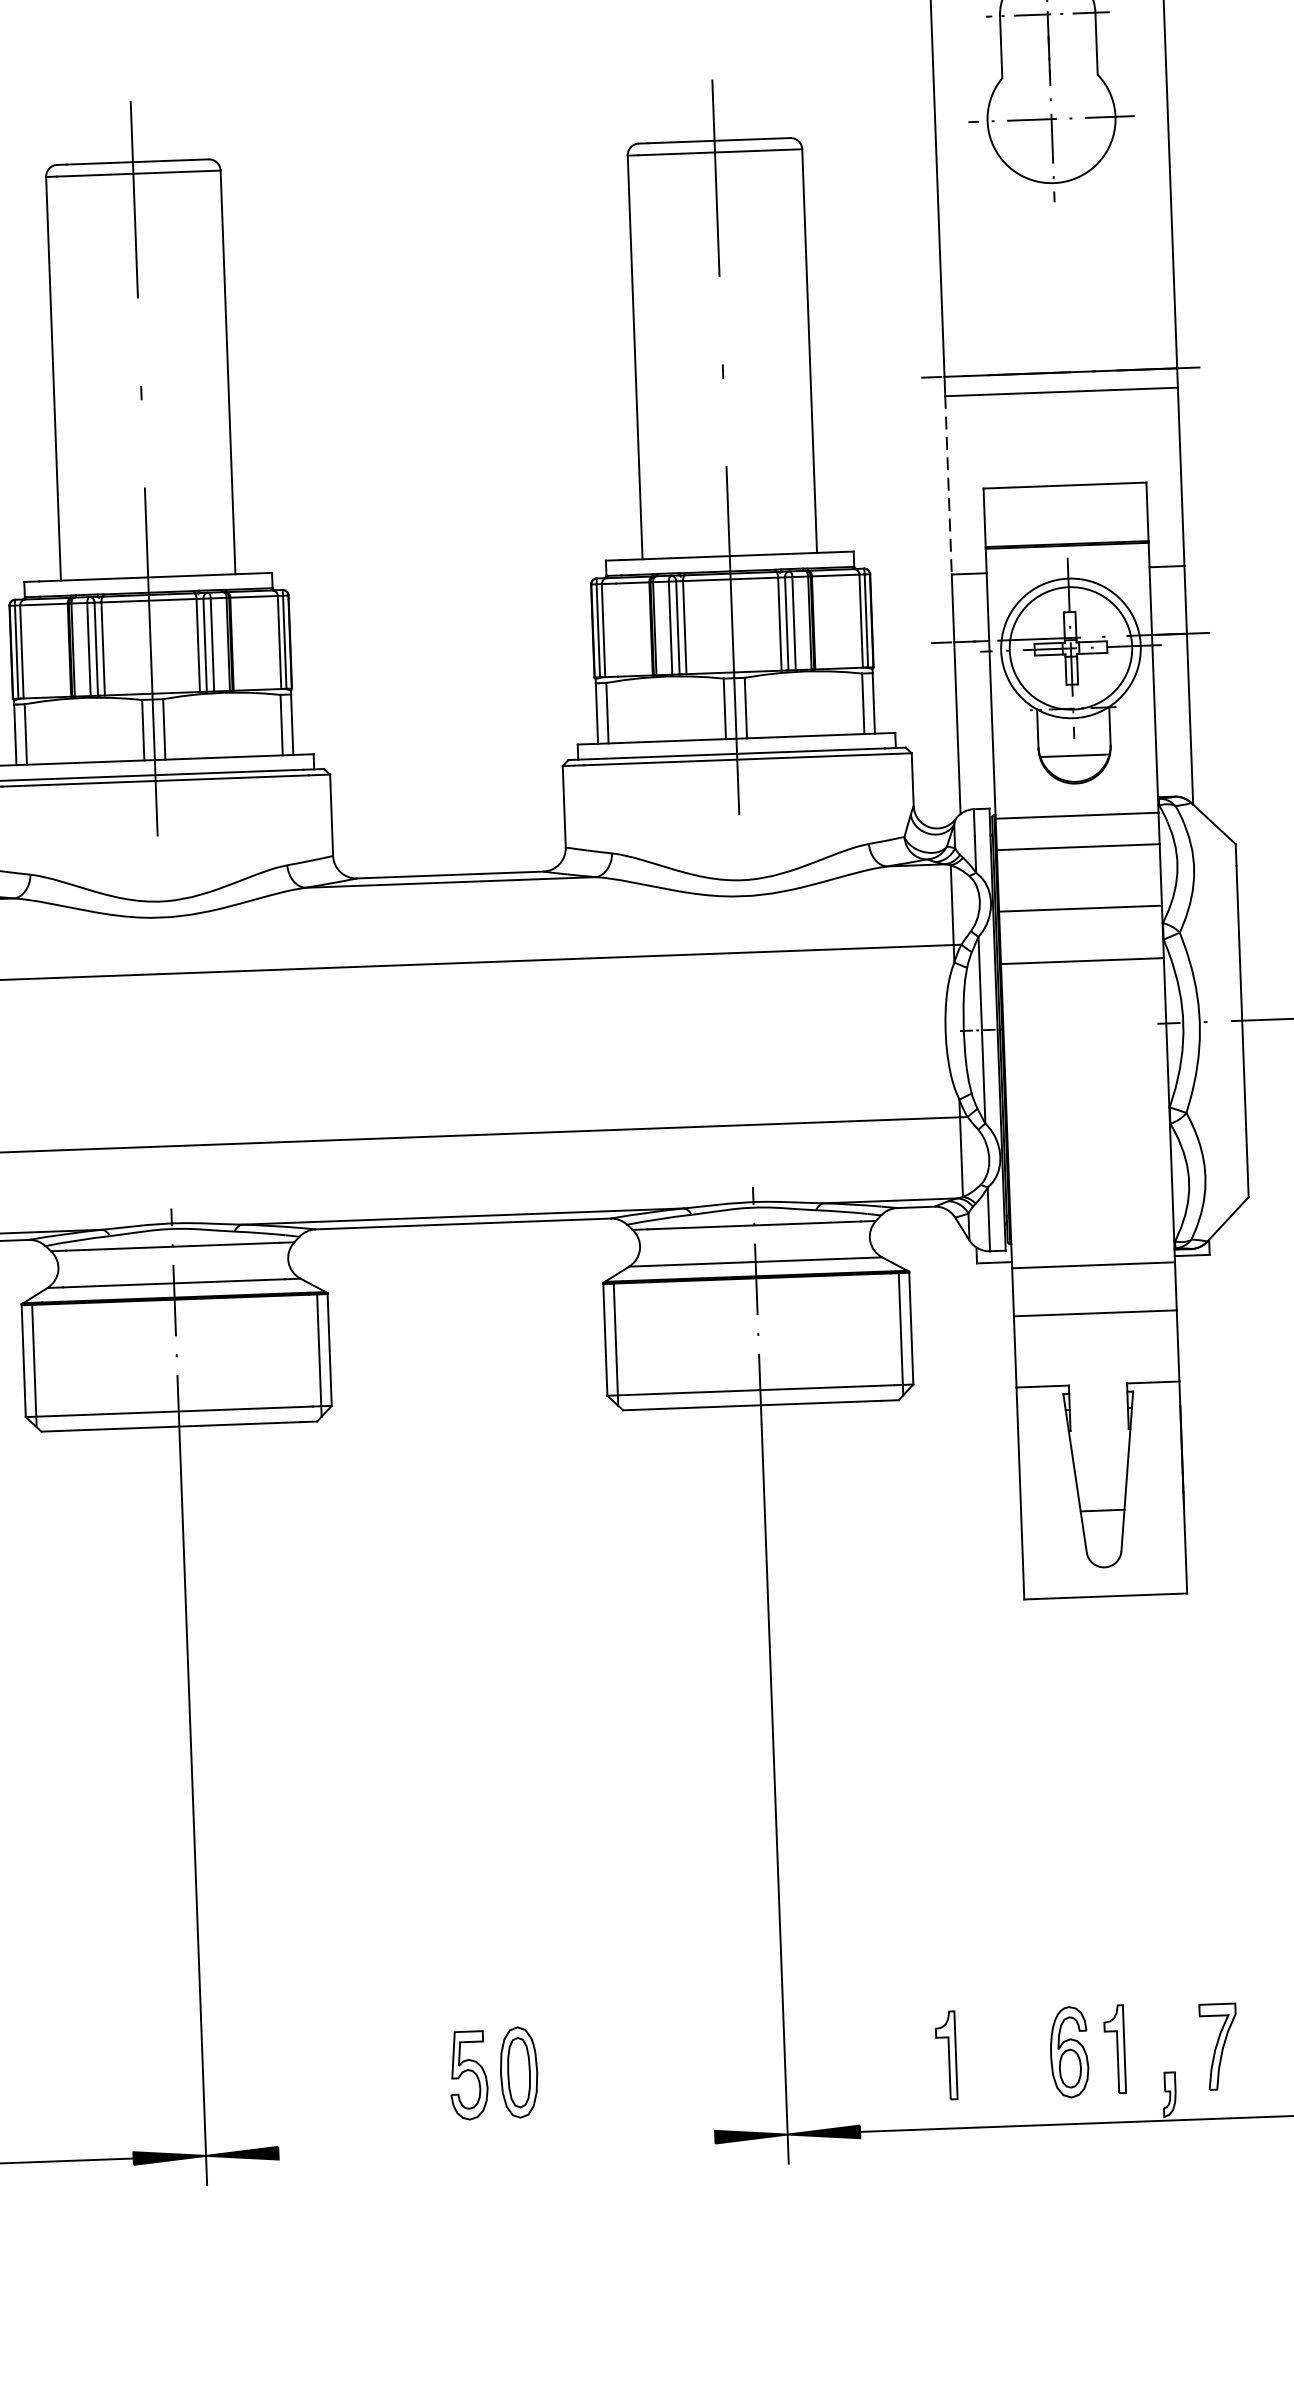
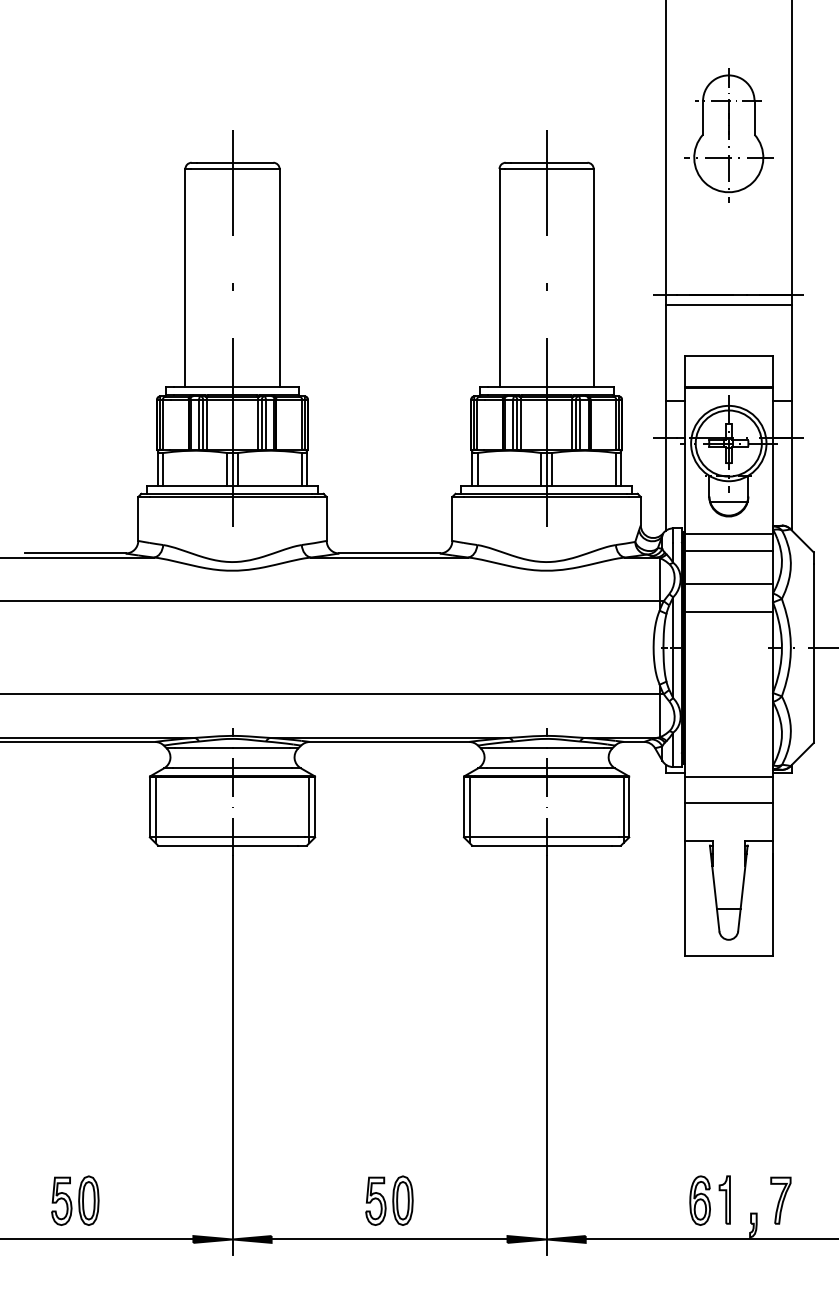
line: (947, 485) -> (665, 353), dashed -> solid
part: (945, 2054) -> (633, 1199), removed
line: (496, 2145) -> (389, 1239), added

